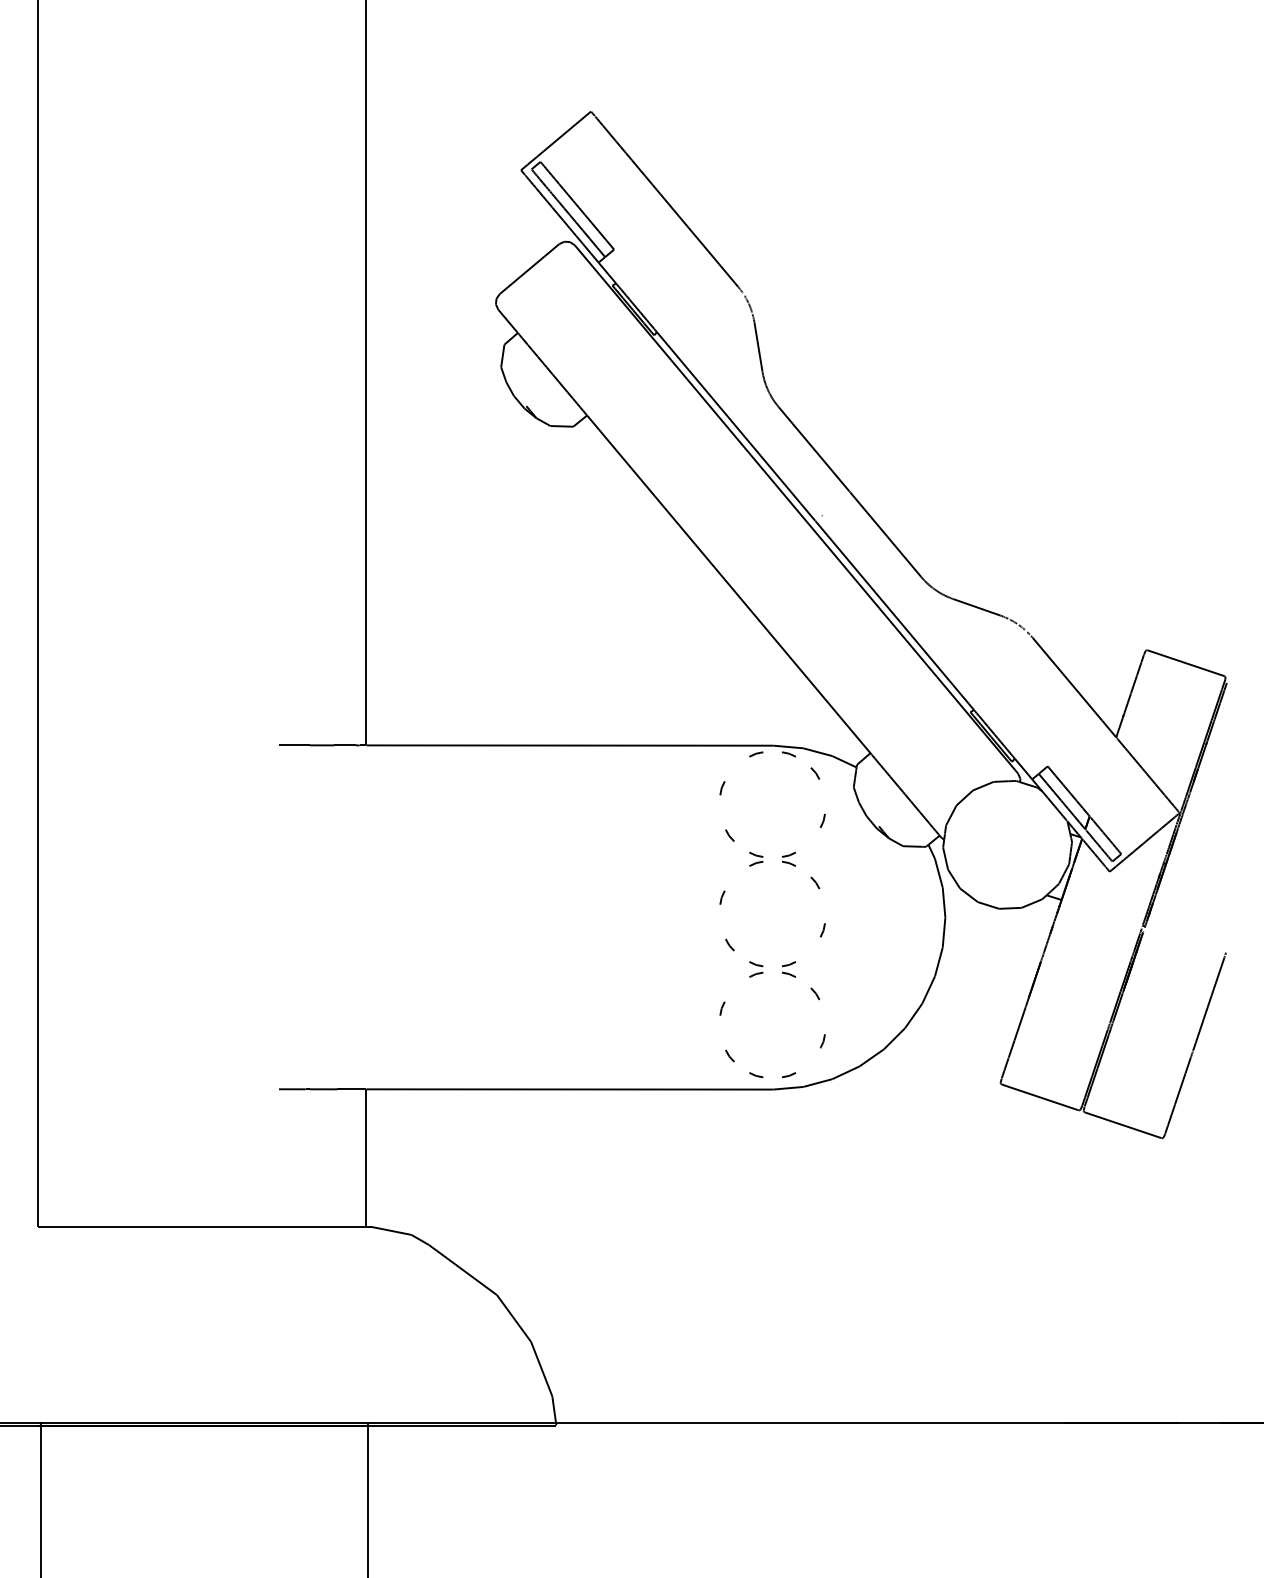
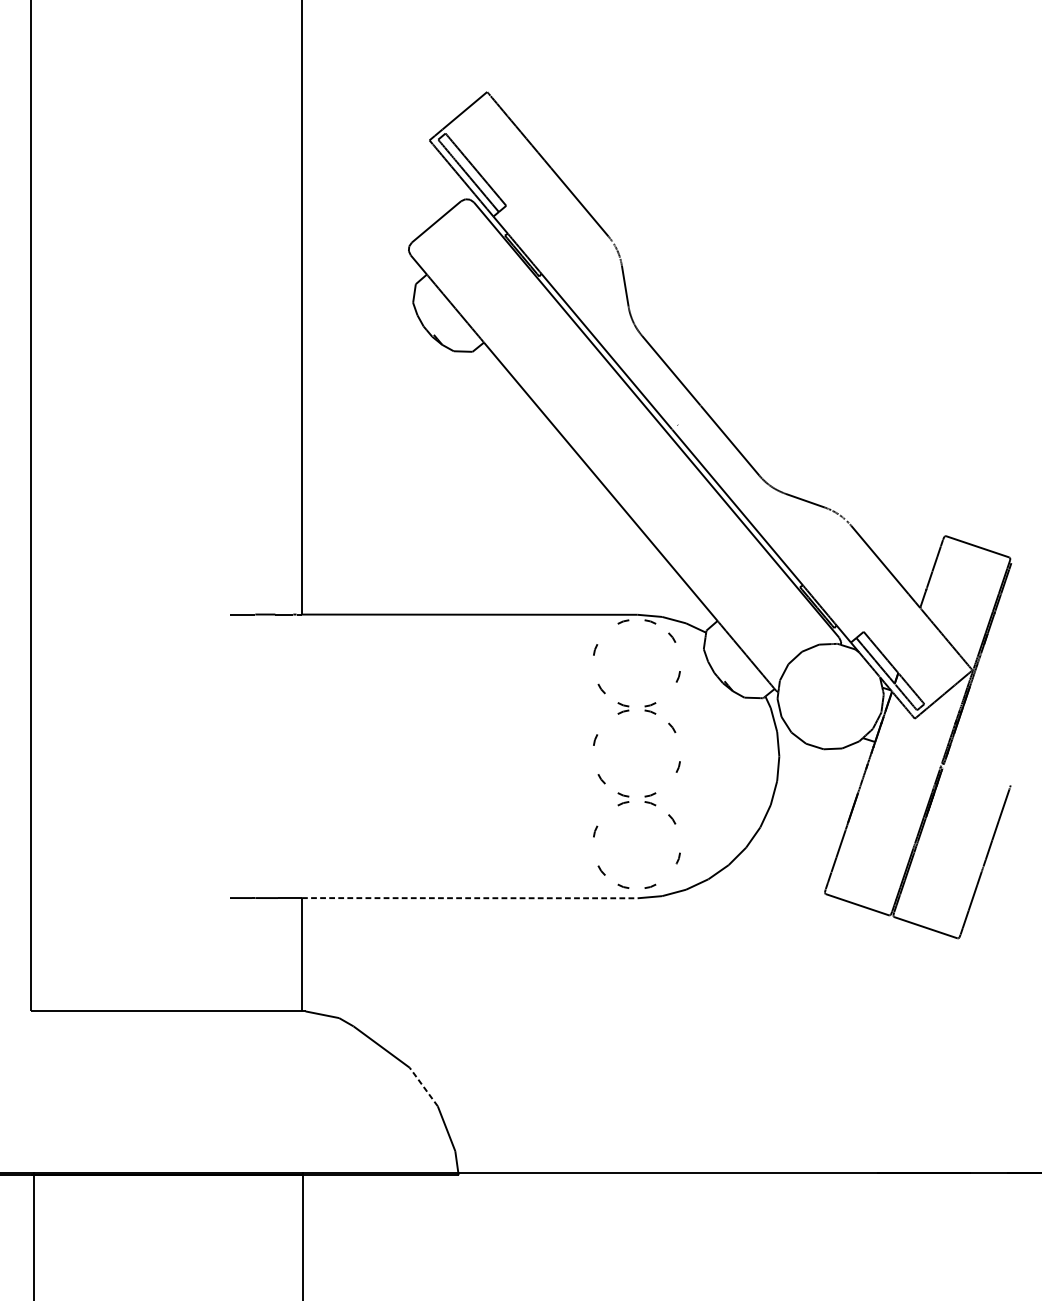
line: (569, 1089) -> (469, 898), solid -> dashed
line: (514, 1318) -> (424, 1087), solid -> dashed

